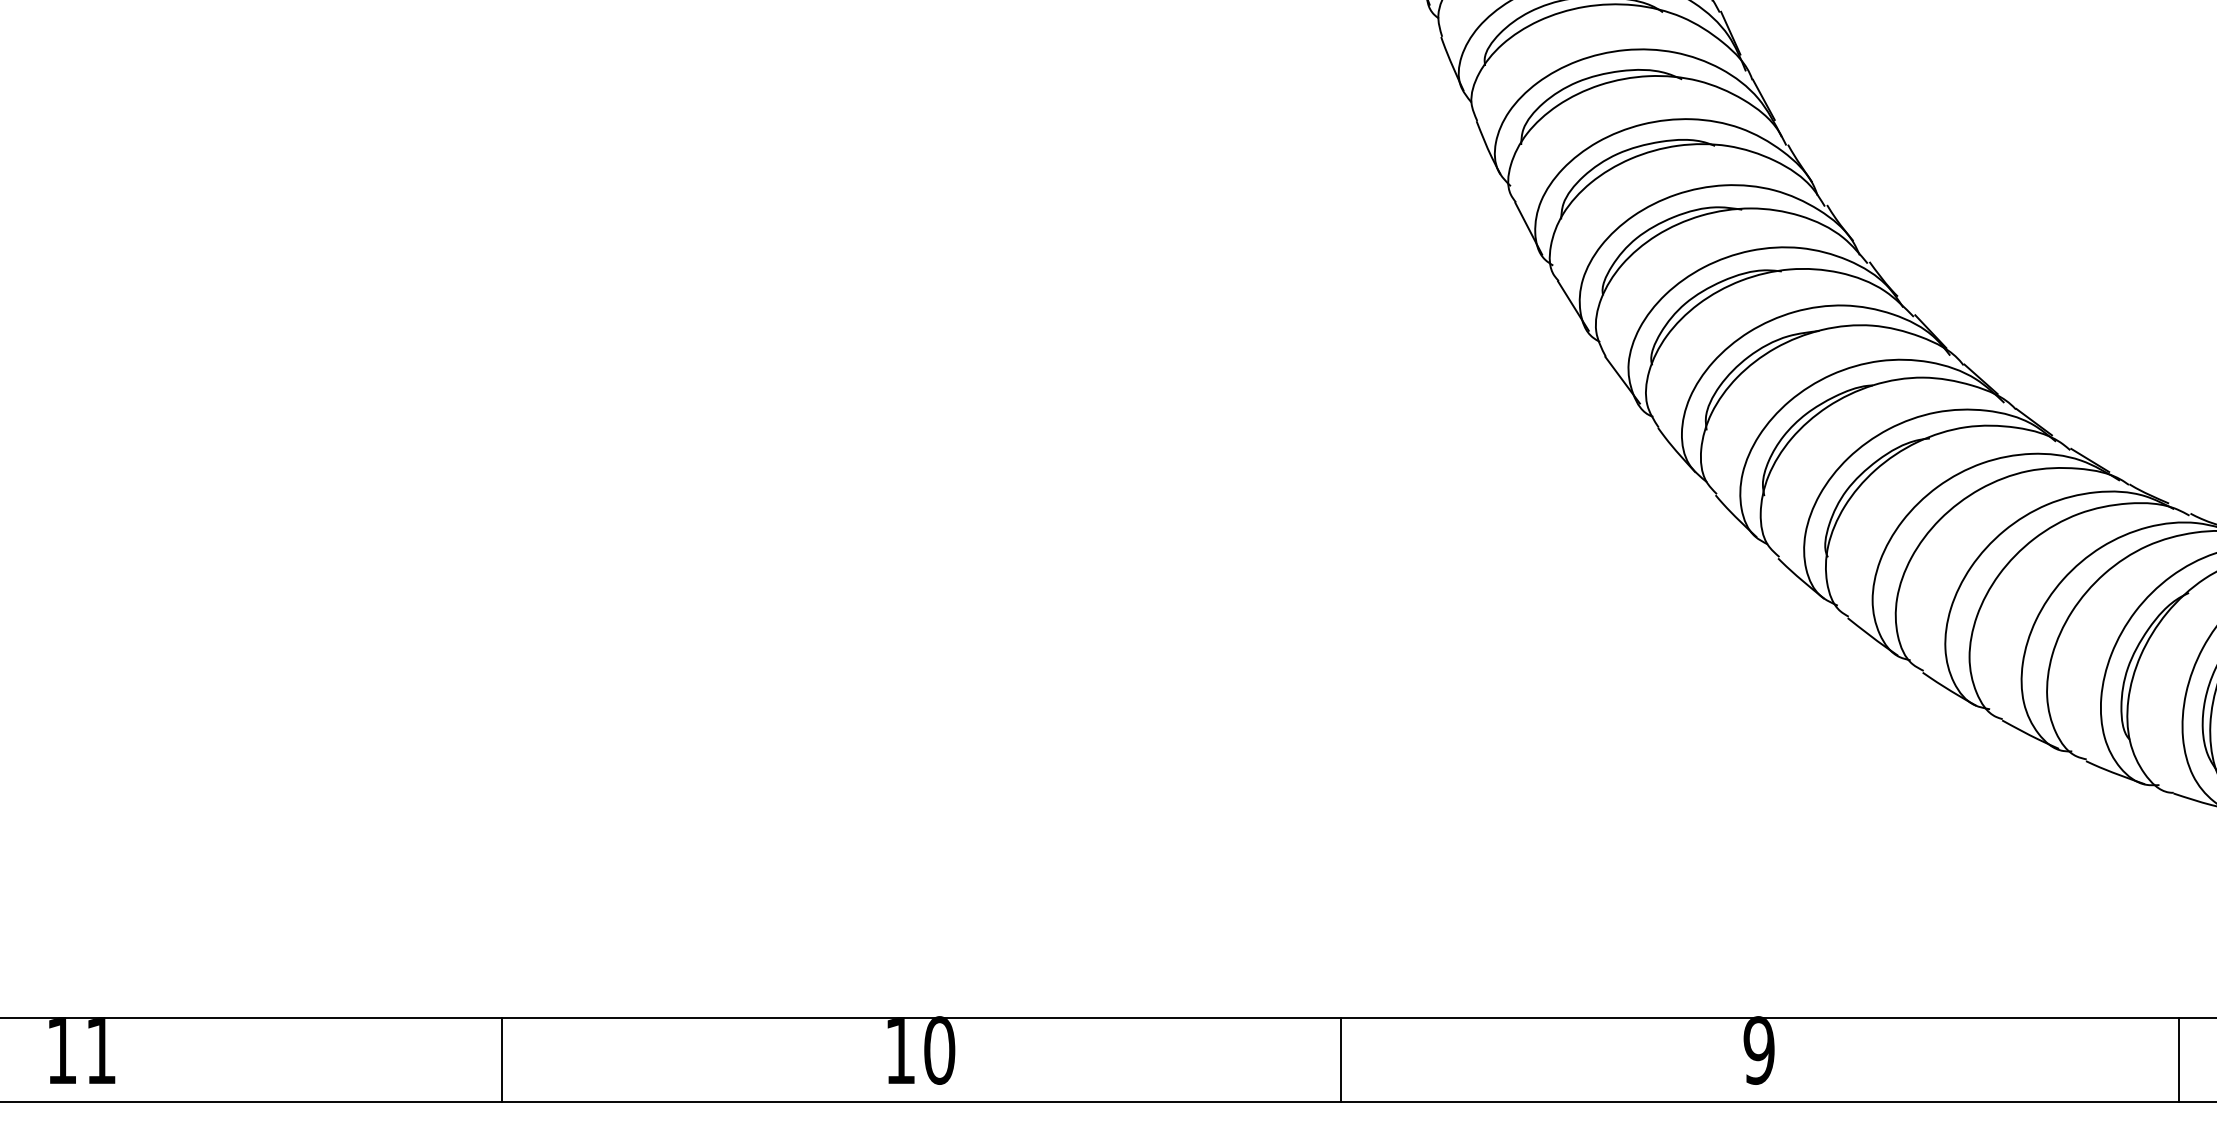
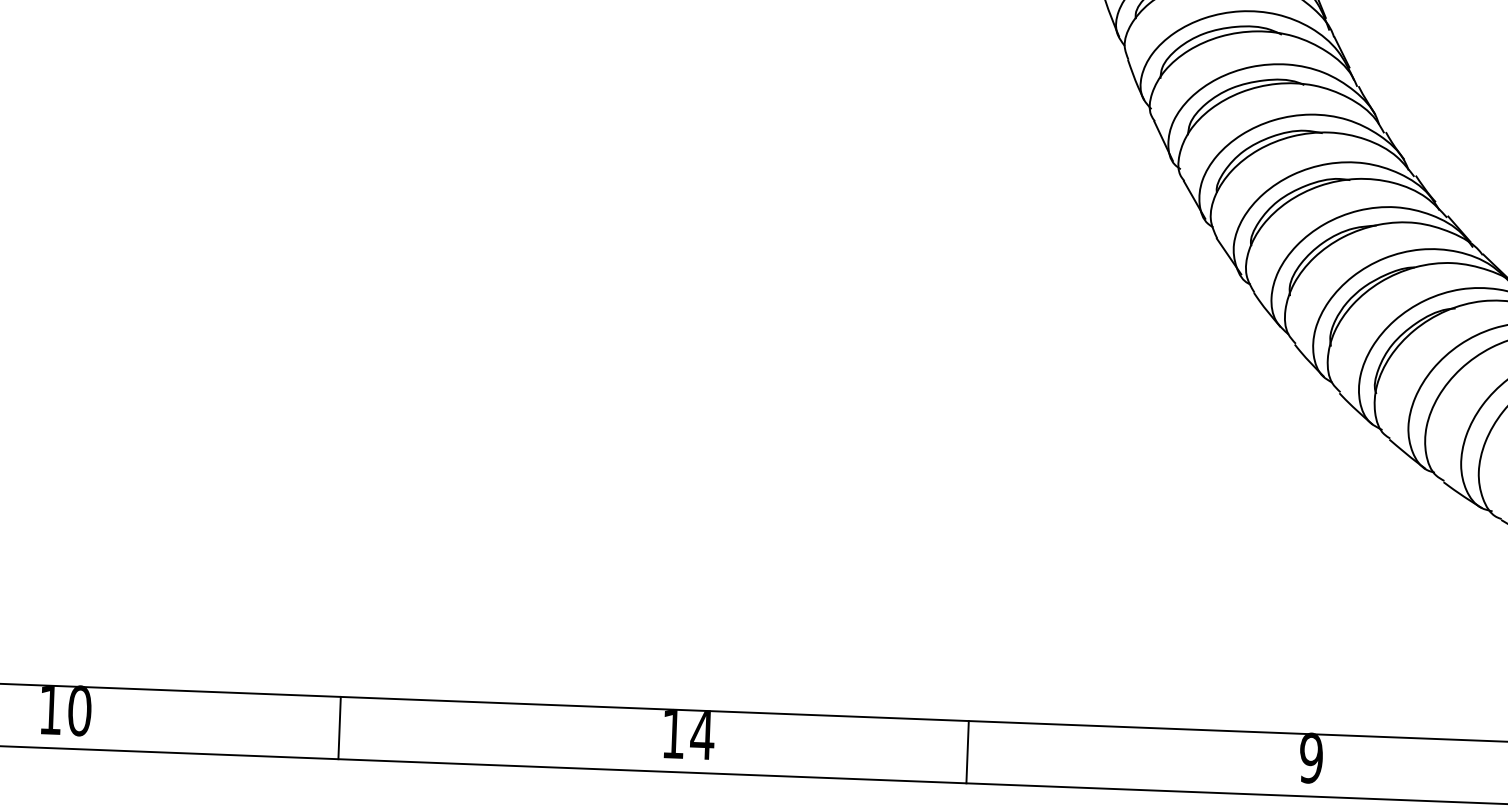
text: (100, 1050) -> (79, 710), 11 -> 10
text: (939, 1050) -> (702, 734), 10 -> 14
line: (502, 1060) -> (339, 728), moved
line: (1340, 1060) -> (967, 752), moved

